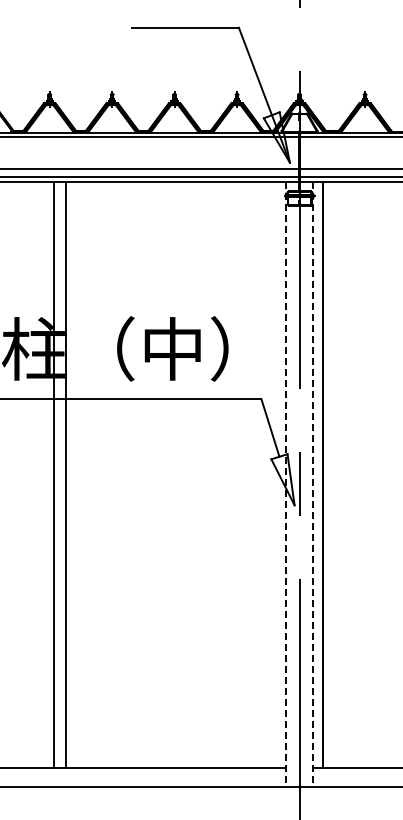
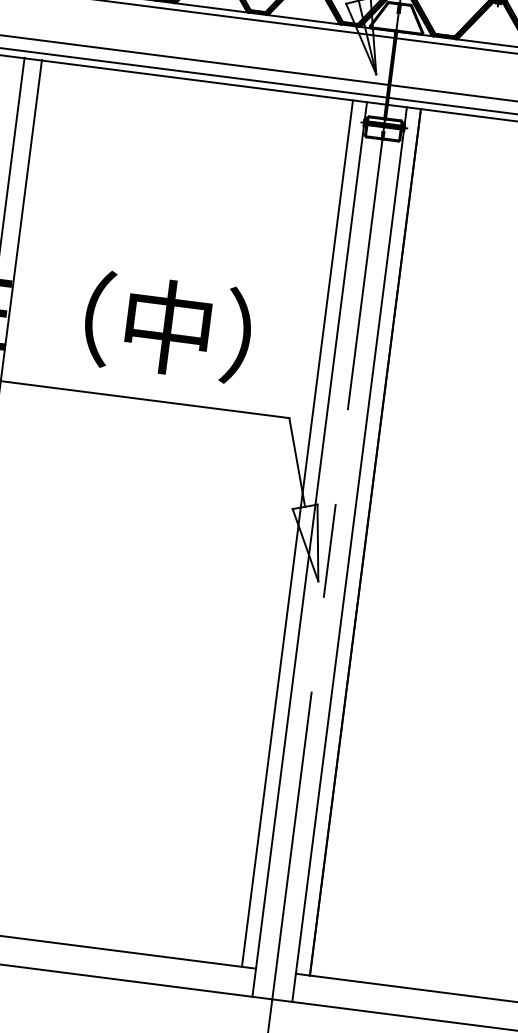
line: (276, 475) -> (297, 533), added
line: (286, 484) -> (310, 549), dashed -> solid
line: (313, 484) -> (350, 554), dashed -> solid

